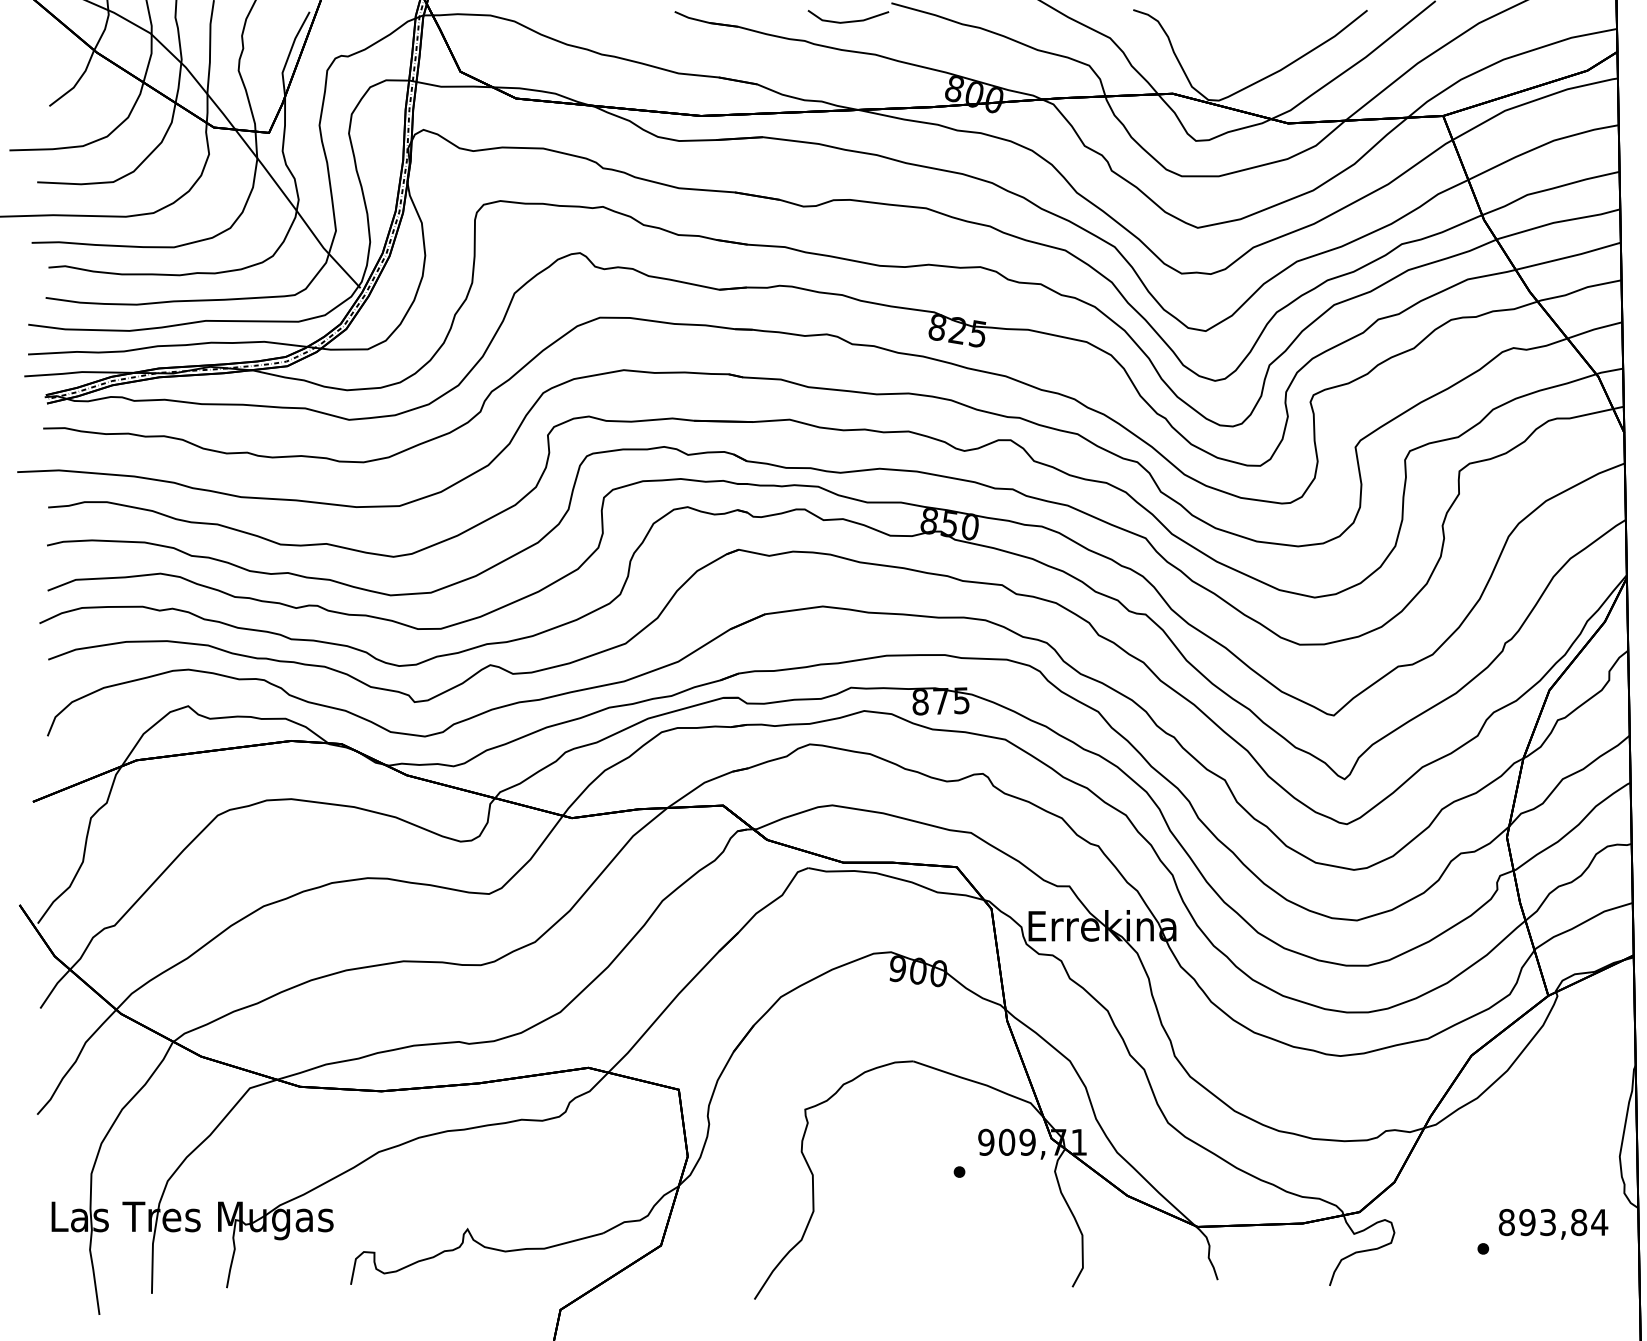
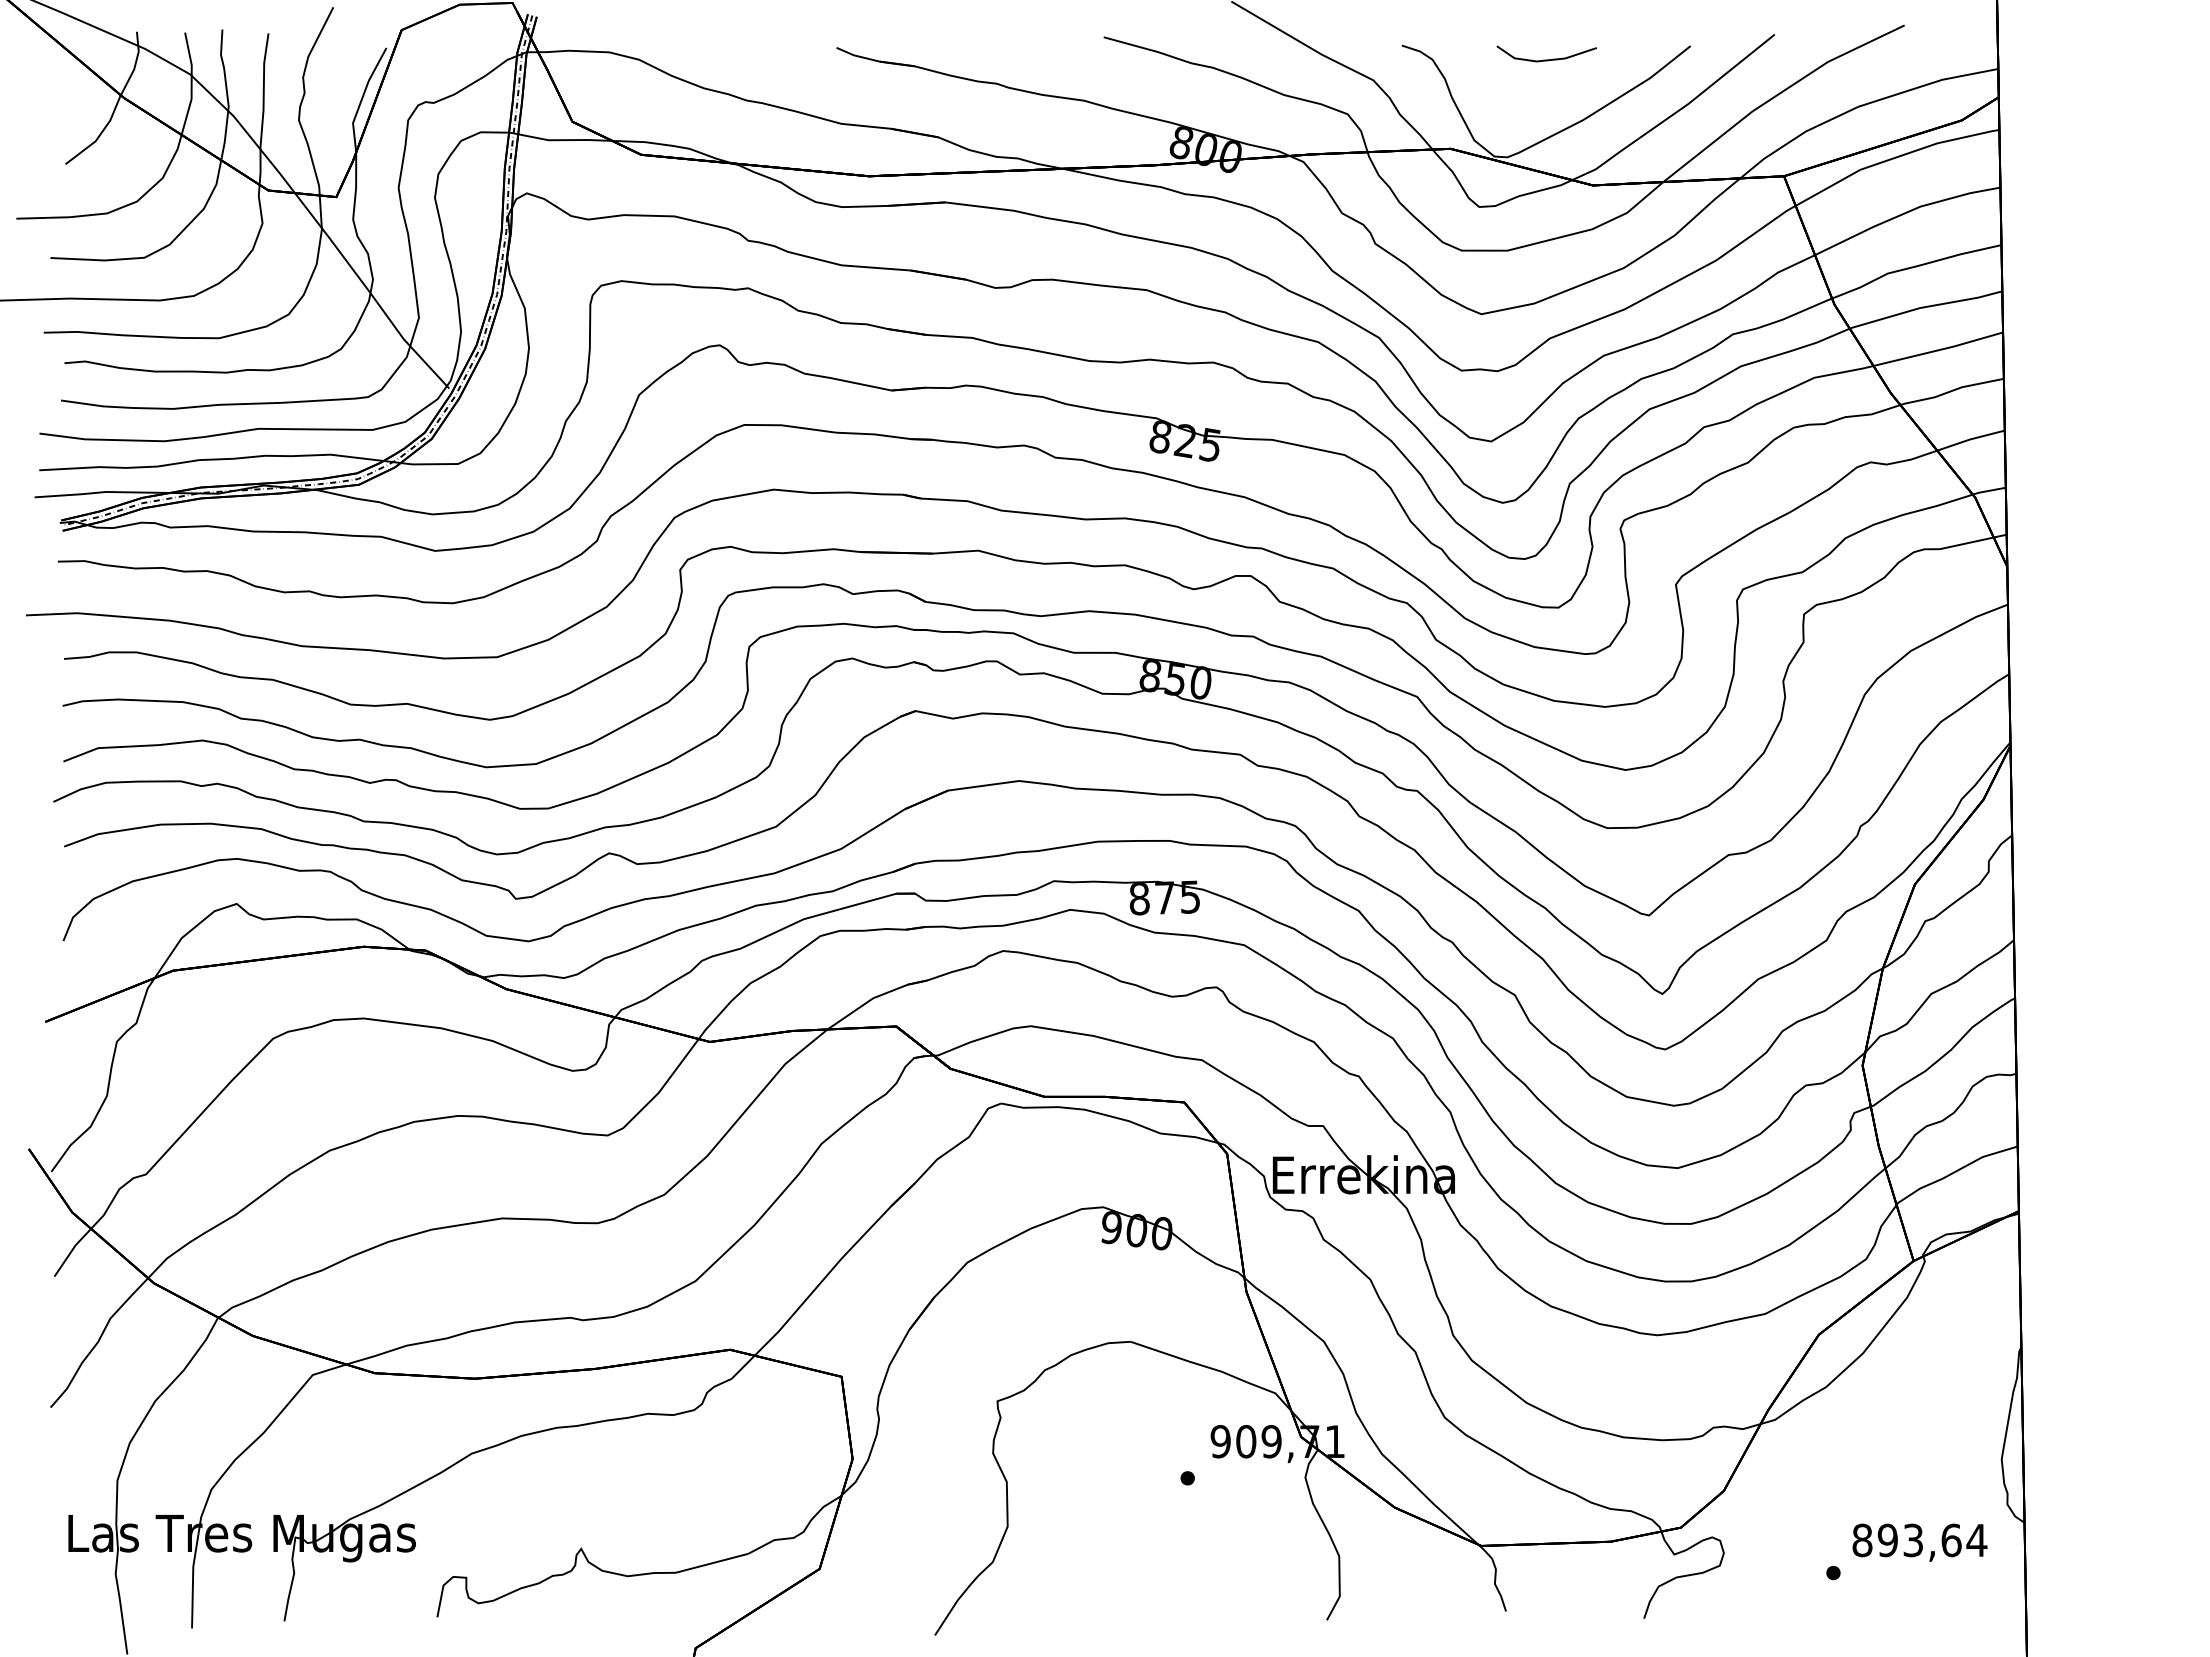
line: (848, 21) -> (1546, 59), moved
text: (1579, 1222) -> (1951, 1540), 893,84 -> 893,64

